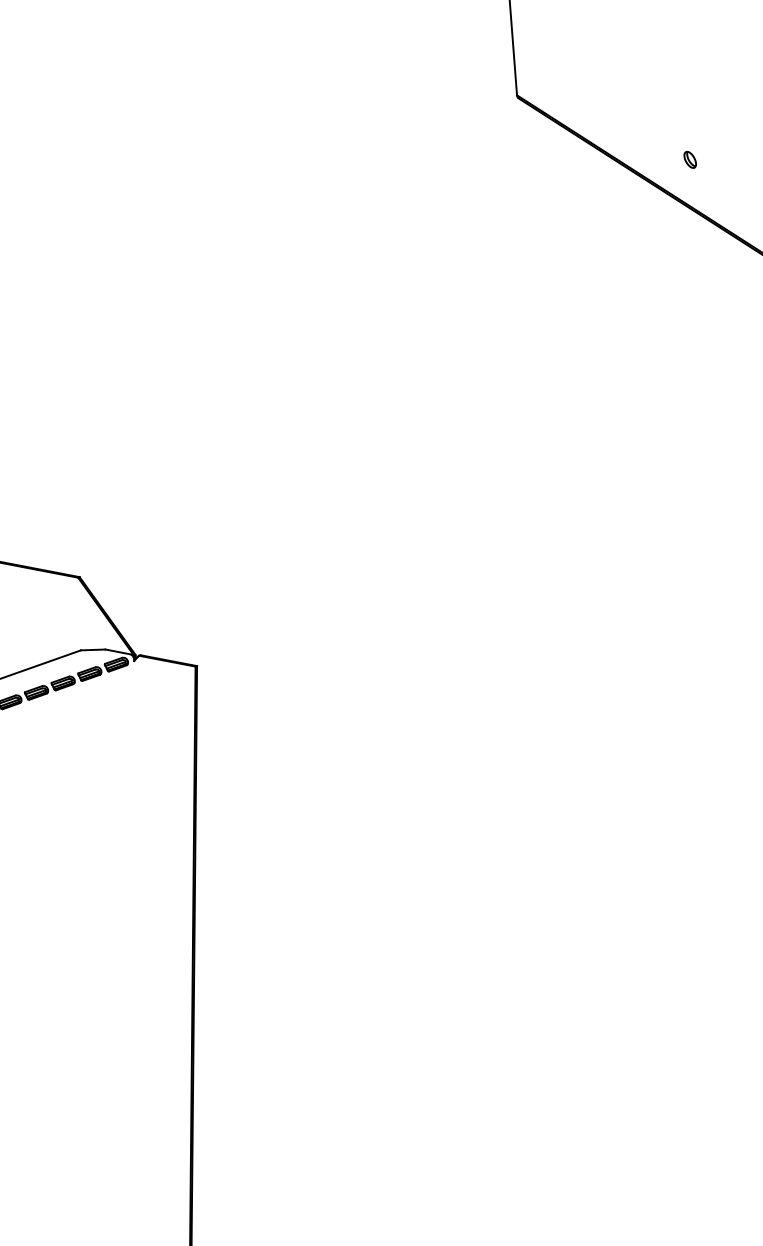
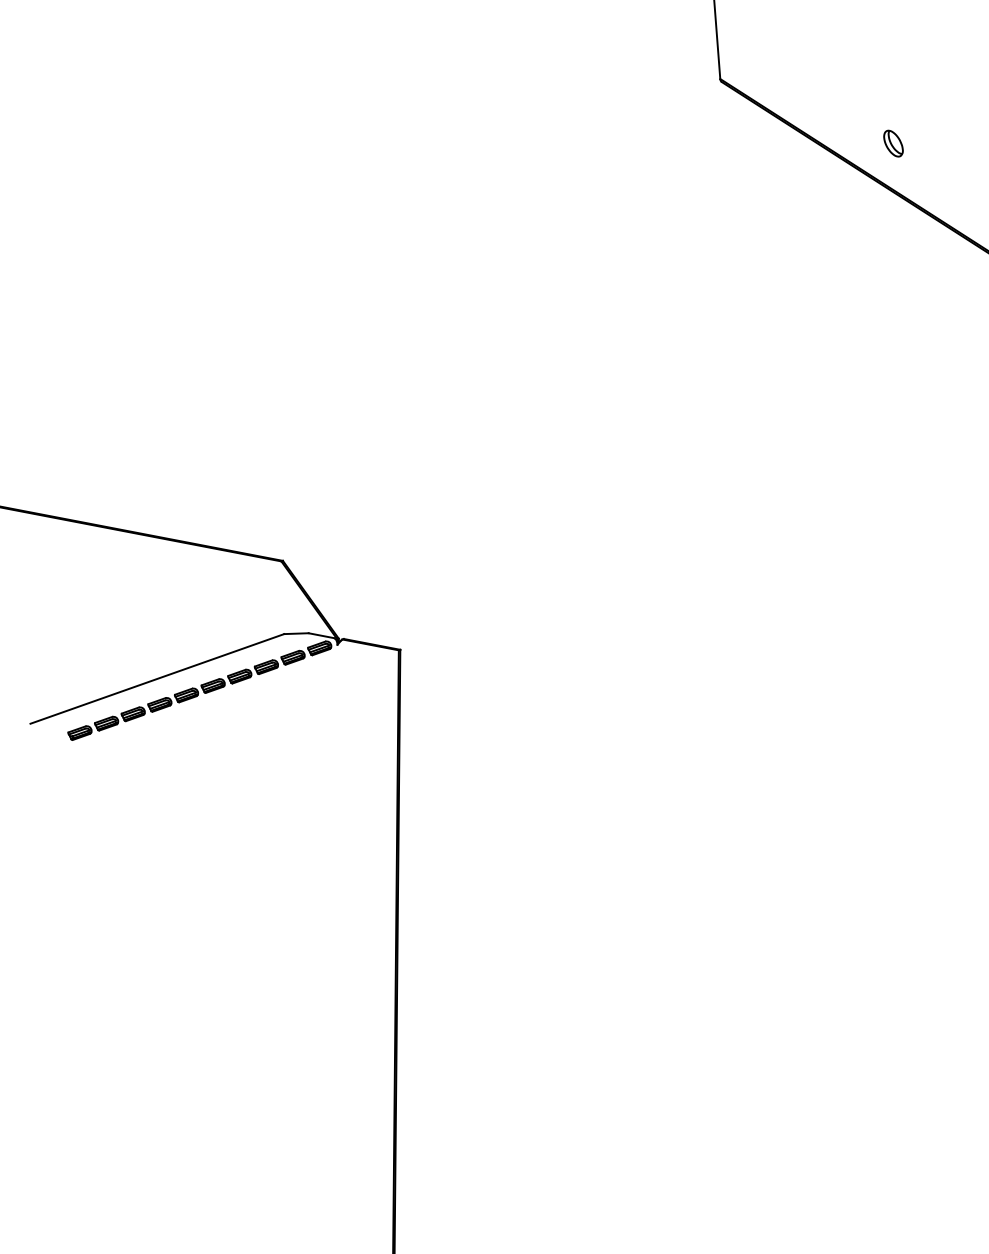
part: (690, 159) -> (893, 143), size x1.6

